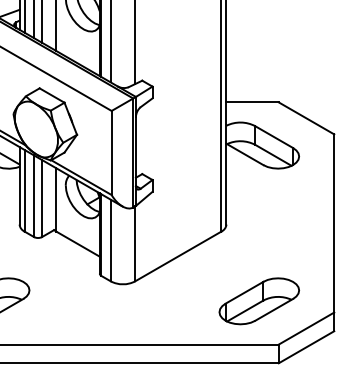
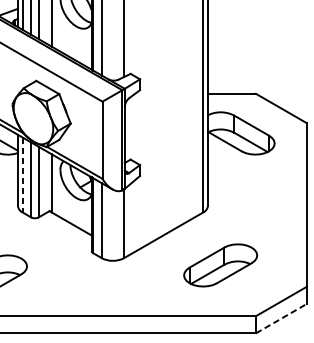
line: (24, 190) -> (22, 174), solid -> dashed
part: (258, 301) -> (219, 265), moved
line: (306, 347) -> (281, 318), solid -> dashed

